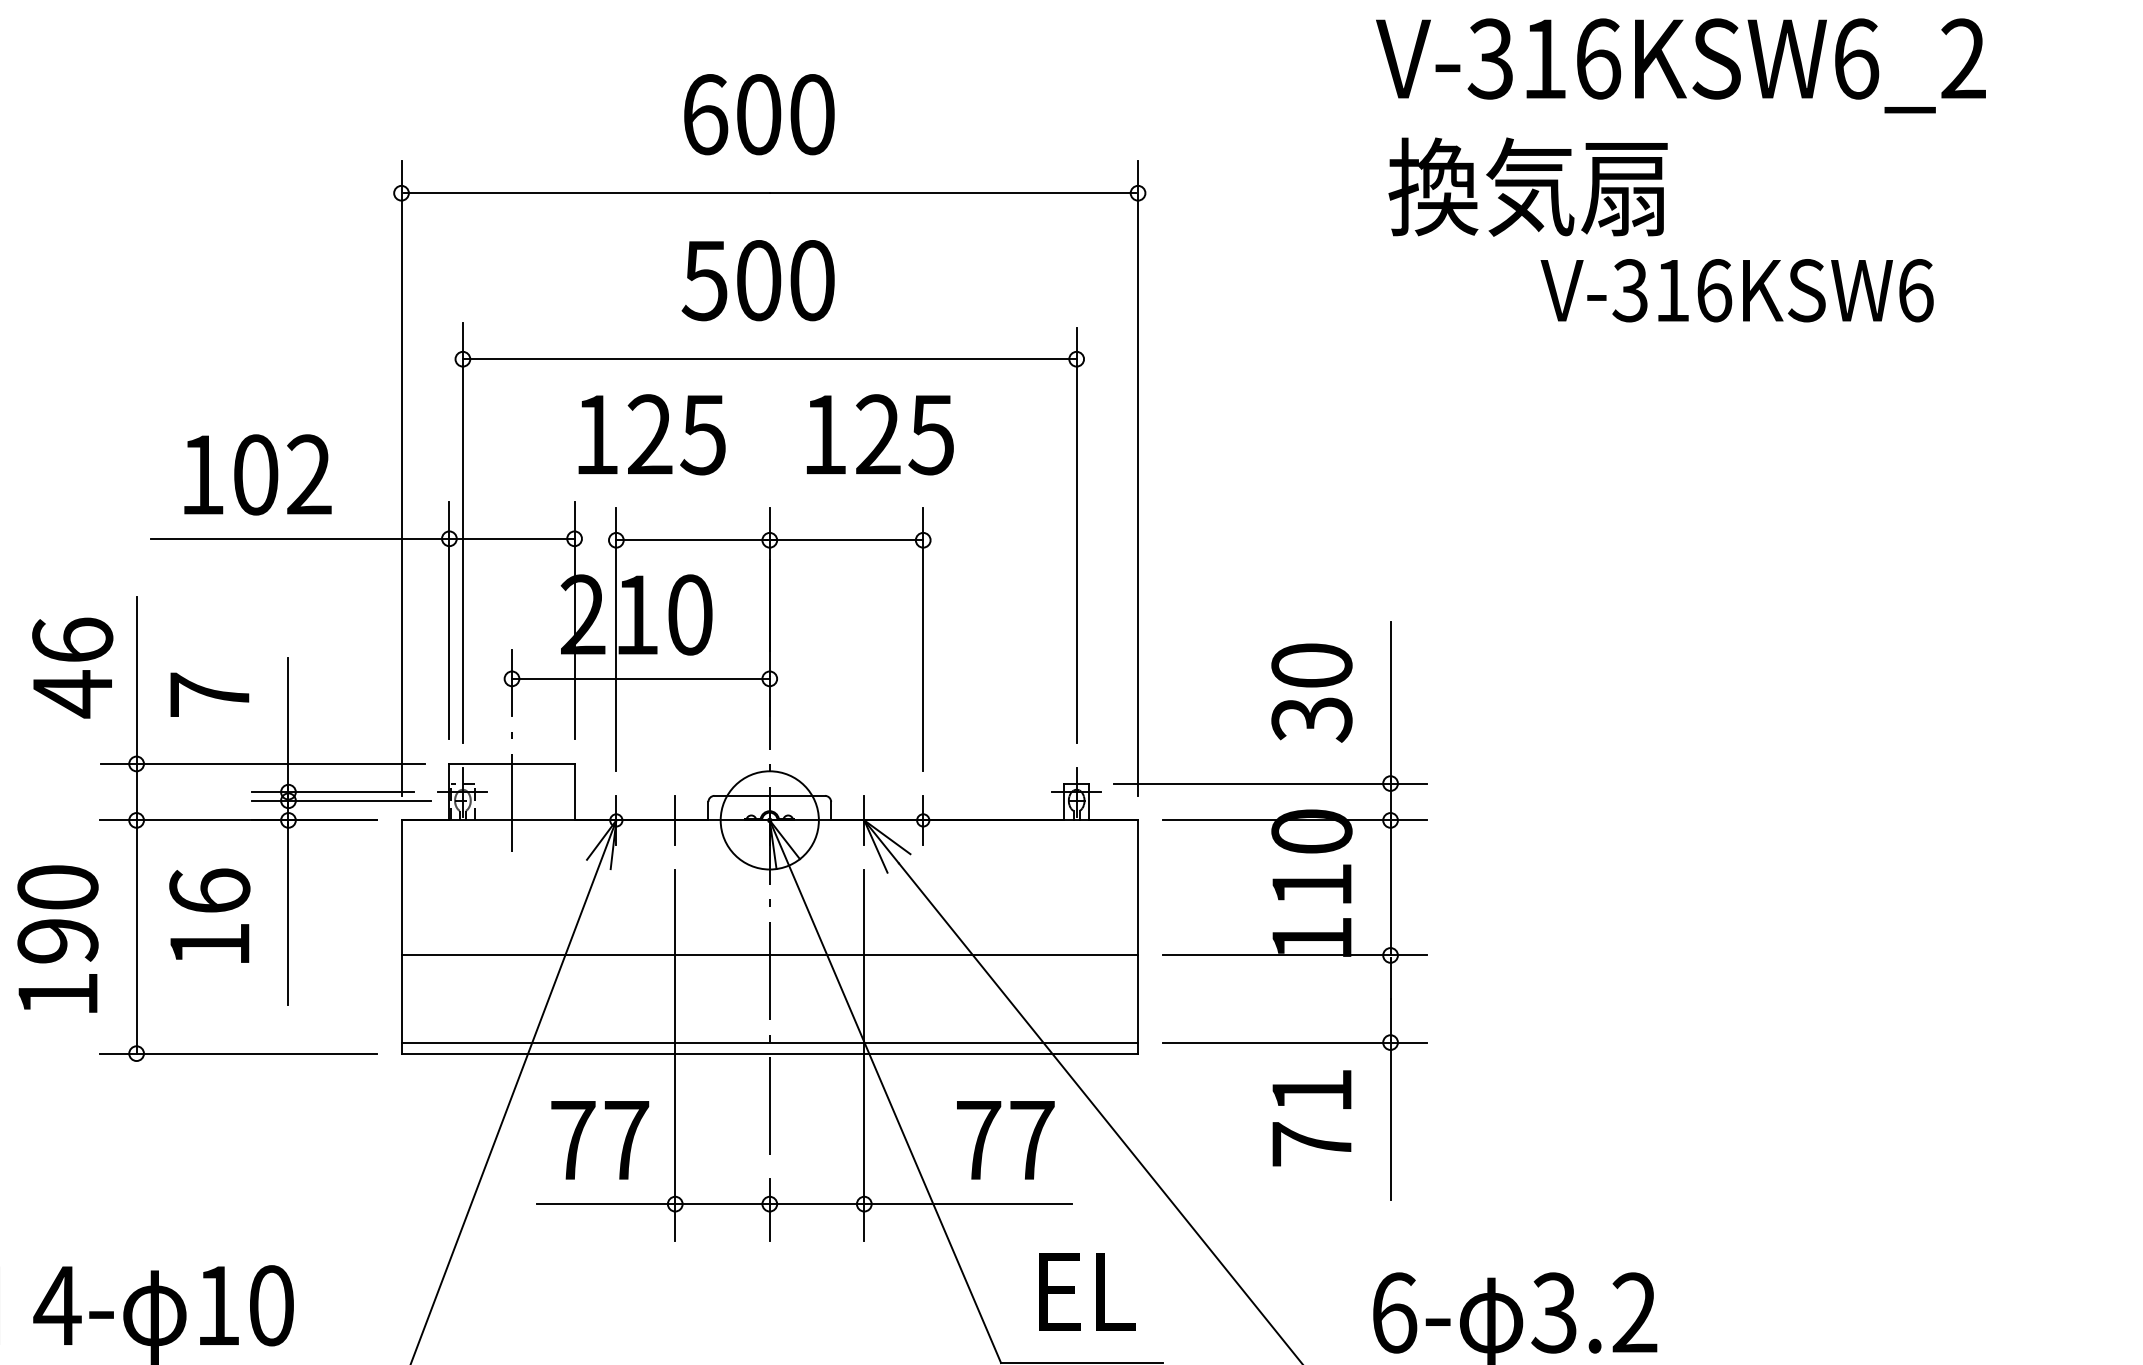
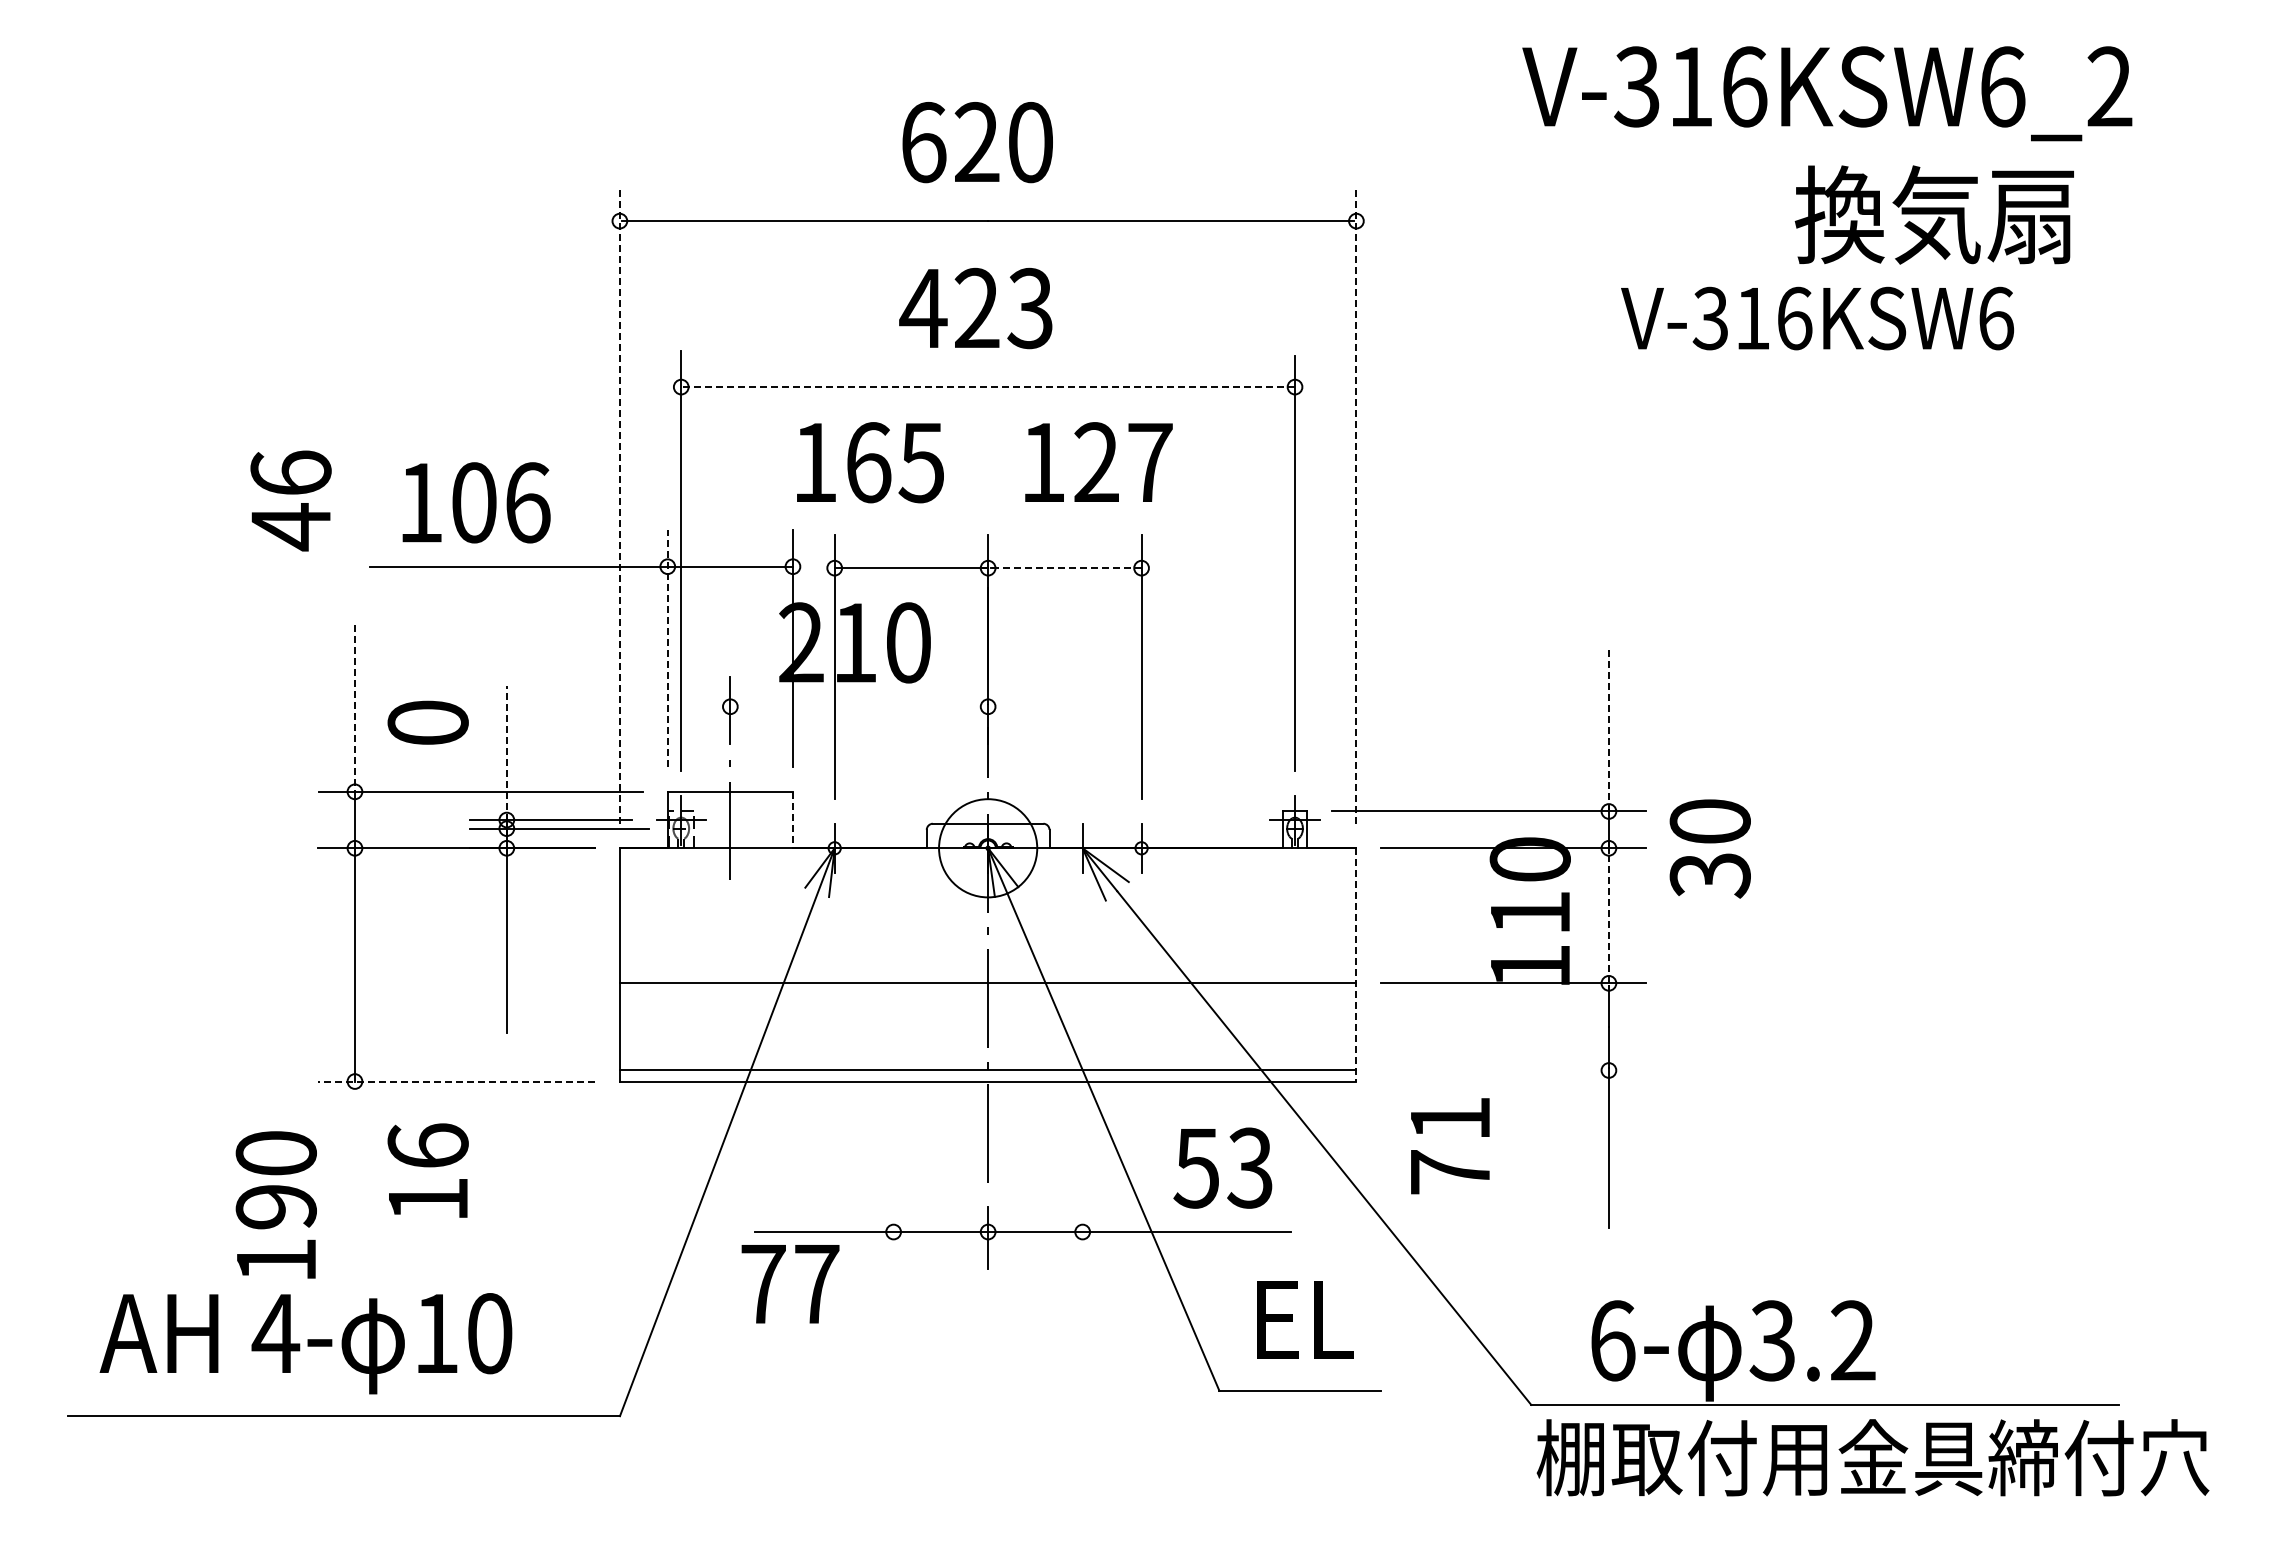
text: (1681, 65) -> (1827, 93), moved
text: (758, 114) -> (976, 142), 600 -> 620
text: (1527, 186) -> (1933, 214), moved
text: (757, 280) -> (975, 308), 500 -> 423
text: (1737, 290) -> (1817, 318), moved
line: (770, 359) -> (988, 387), solid -> dashed
text: (650, 434) -> (868, 462), 125 -> 165
text: (931, 435) -> (1149, 463), 125 -> 127
text: (309, 474) -> (527, 502), 102 -> 106
line: (401, 478) -> (619, 506), solid -> dashed
line: (1138, 478) -> (1356, 506), solid -> dashed
line: (846, 540) -> (1064, 568), solid -> dashed
line: (449, 620) -> (667, 648), solid -> dashed
text: (72, 667) -> (290, 500), moved
line: (641, 678) -> (859, 706), removed
line: (136, 681) -> (354, 709), solid -> dashed
text: (1311, 692) -> (1709, 848), moved
text: (209, 694) -> (427, 722), 7 -> 0
line: (1390, 702) -> (1608, 730), solid -> dashed
line: (288, 725) -> (506, 753), solid -> dashed
line: (574, 792) -> (792, 820), solid -> dashed
line: (675, 819) -> (893, 847), removed
line: (1390, 887) -> (1608, 915), solid -> dashed
text: (209, 915) -> (427, 1170), moved
line: (1138, 936) -> (1356, 964), solid -> dashed
text: (57, 938) -> (275, 1204), moved
line: (1294, 1042) -> (1512, 1070), removed
line: (238, 1053) -> (456, 1081), solid -> dashed
line: (675, 1054) -> (893, 1082), removed
line: (864, 1054) -> (1082, 1082), removed
text: (1312, 1118) -> (1450, 1146), moved
text: (1005, 1139) -> (1223, 1167), 77 -> 53
text: (600, 1140) -> (790, 1284), moved

